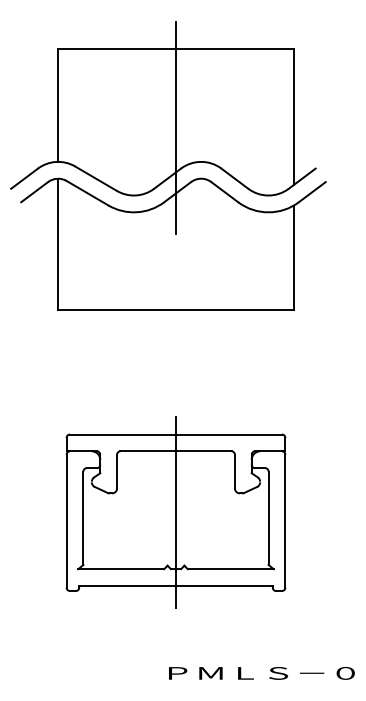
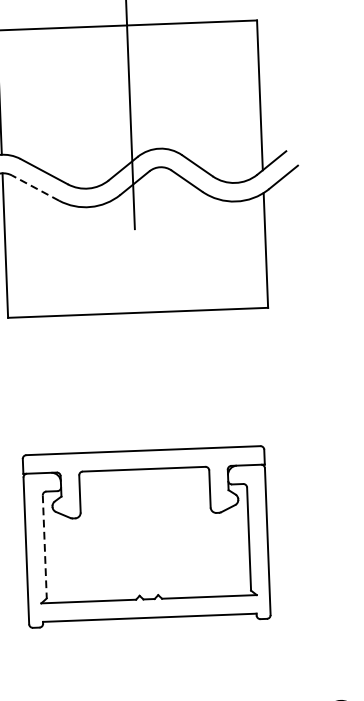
line: (87, 192) -> (35, 187), solid -> dashed
line: (176, 512) -> (147, 536), removed
line: (83, 518) -> (44, 547), solid -> dashed

